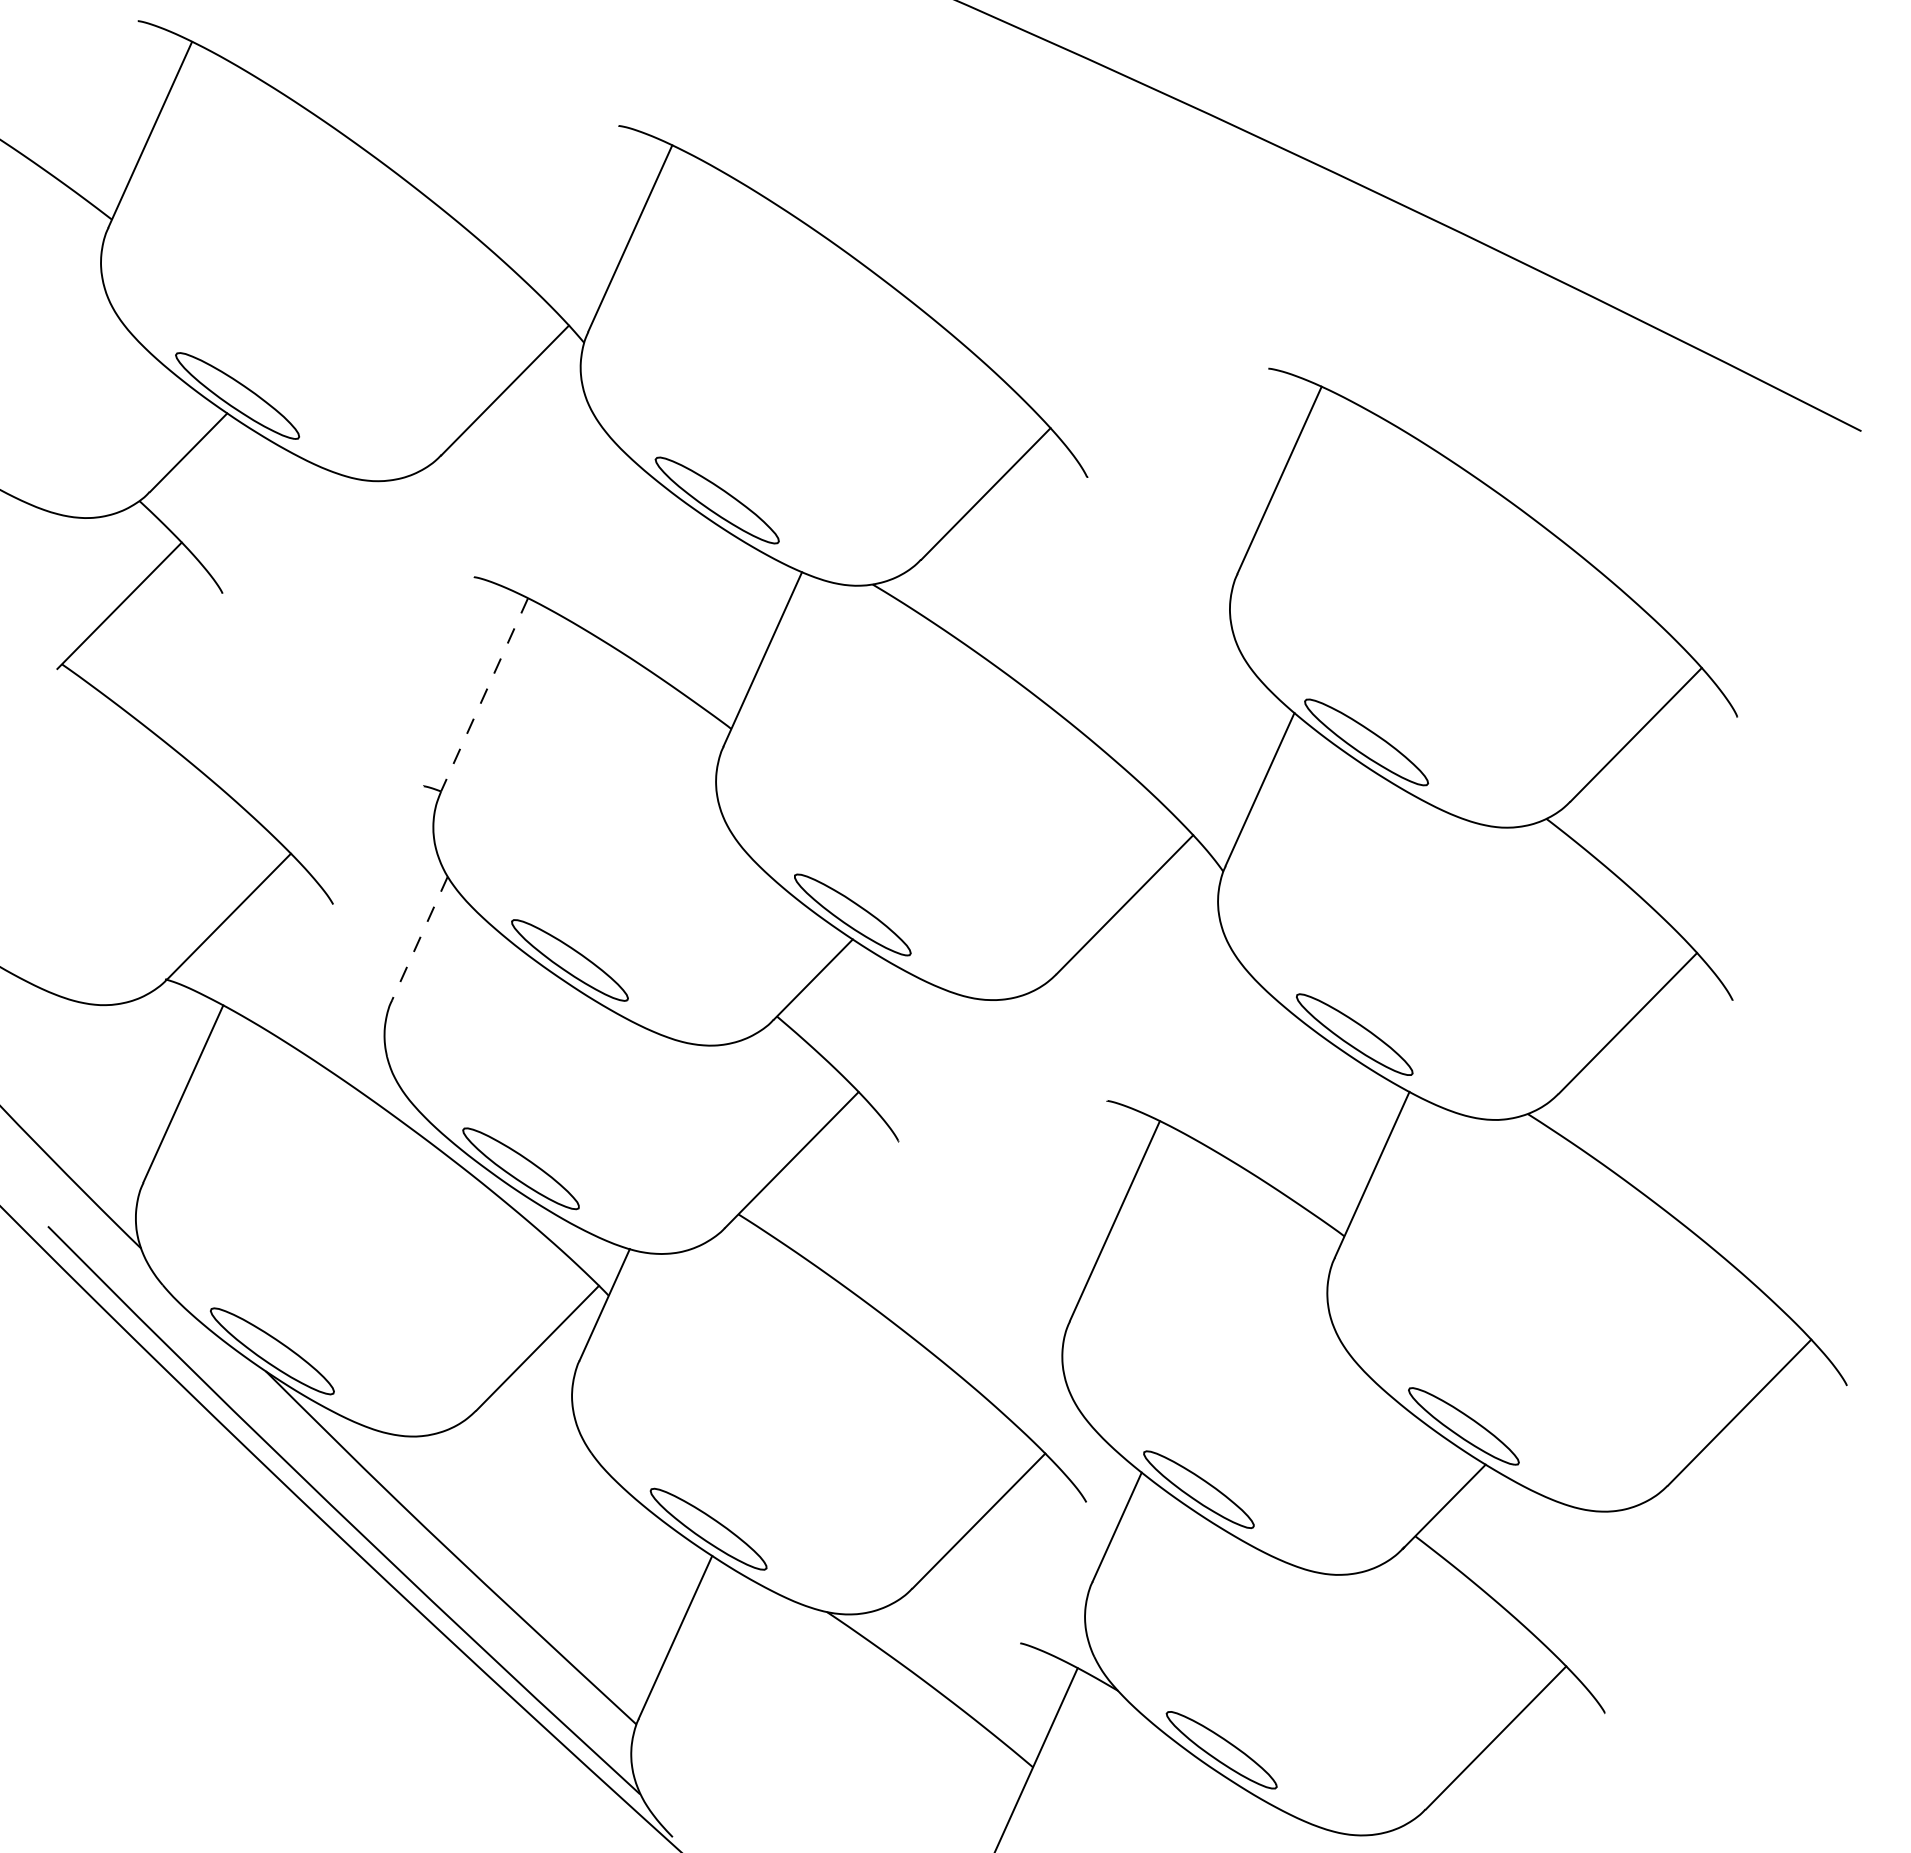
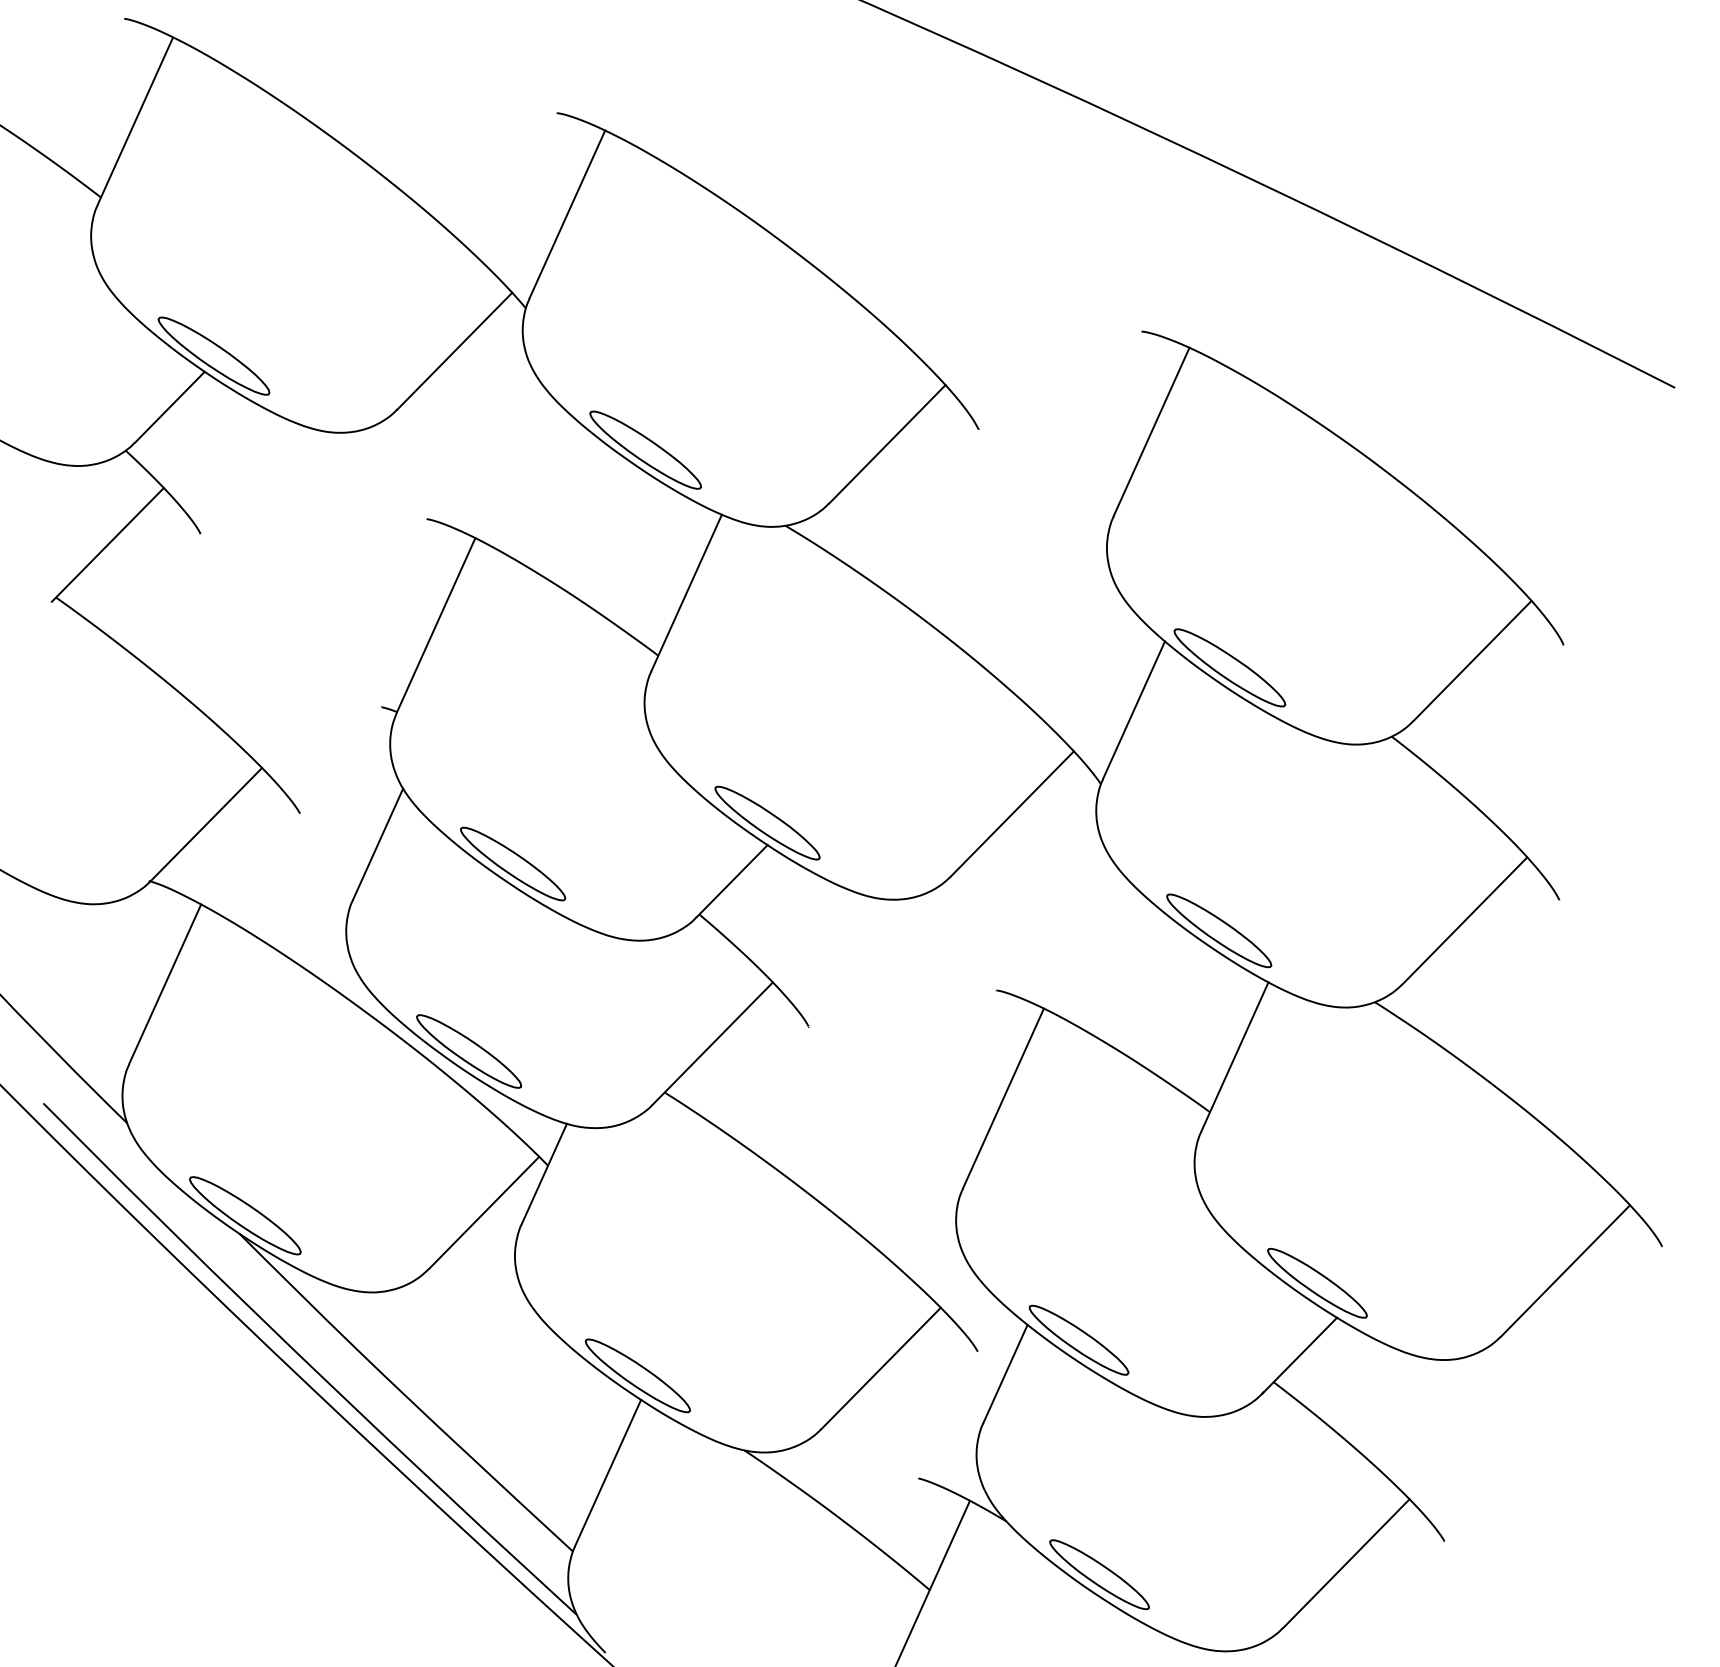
line: (484, 694) -> (436, 624), dashed -> solid
line: (419, 938) -> (377, 844), dashed -> solid

